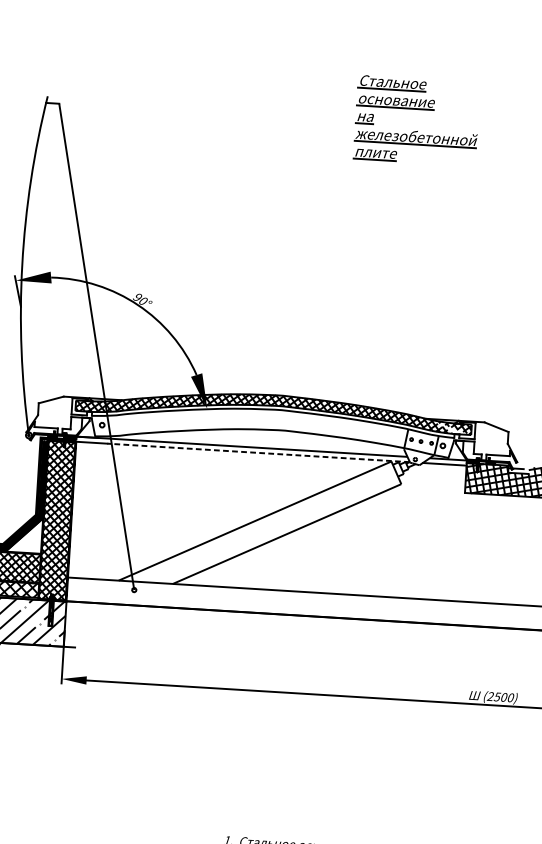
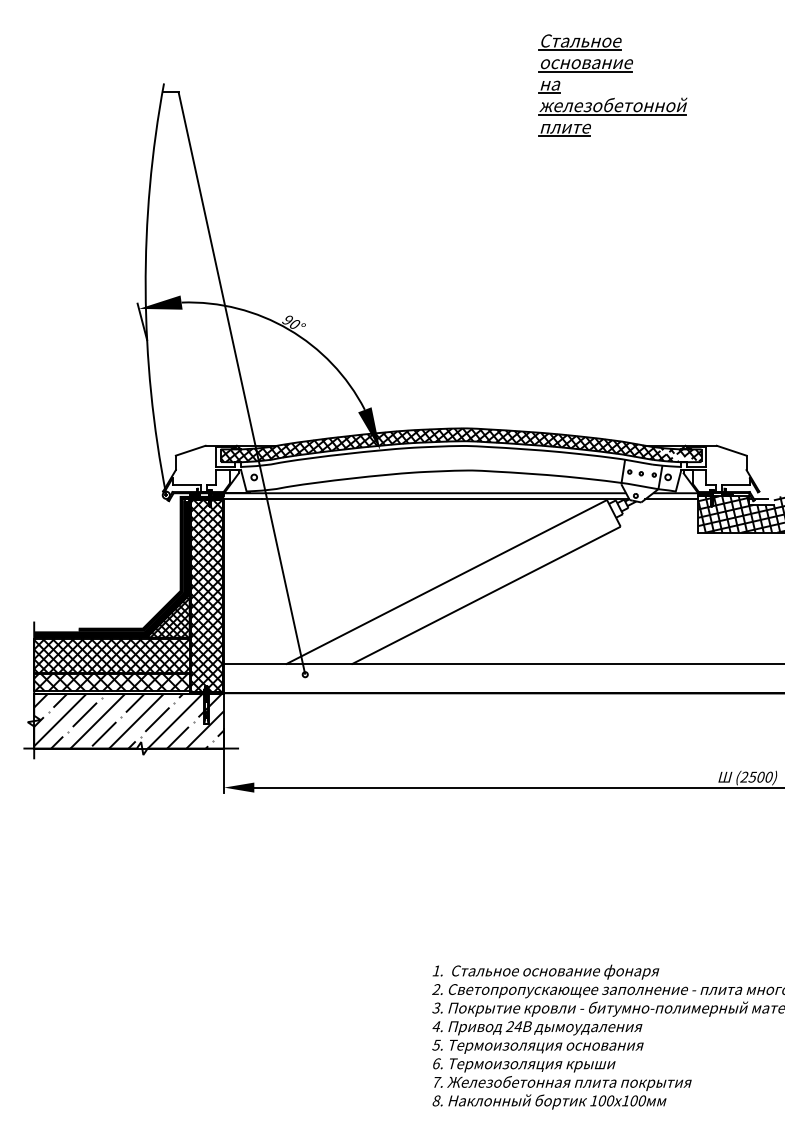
line: (258, 452) -> (445, 499), dashed -> solid
hatch: (24, 536) -> (168, 617), added

